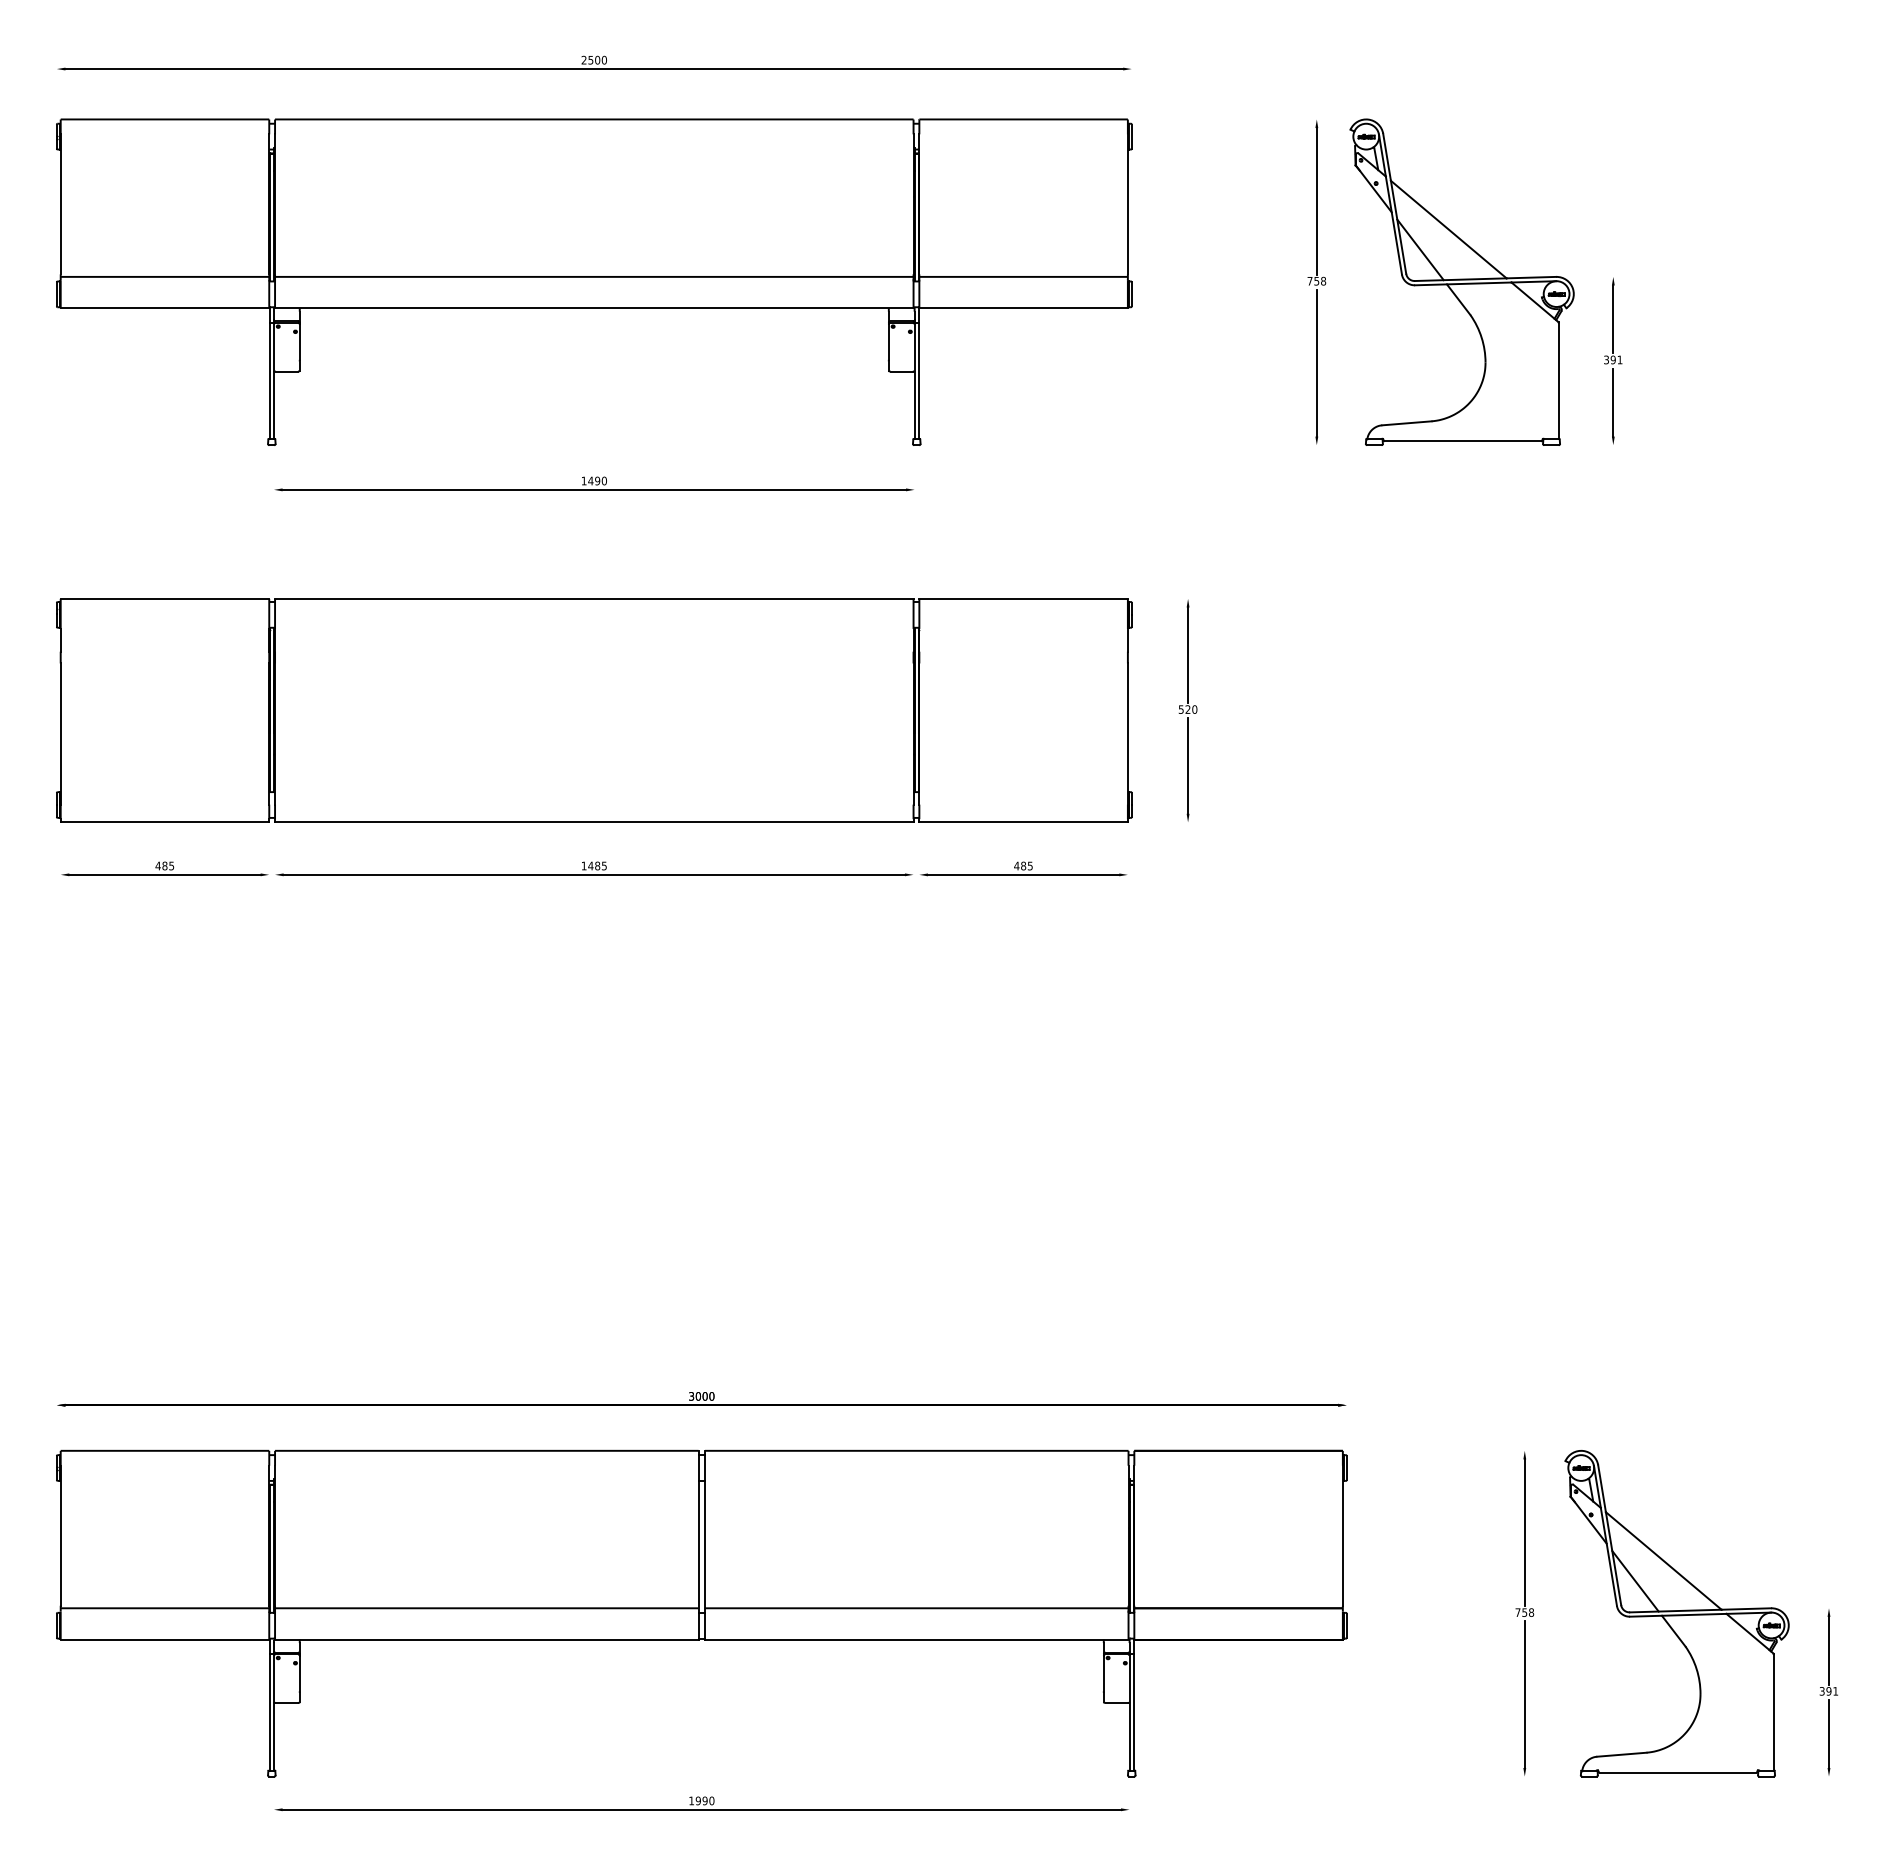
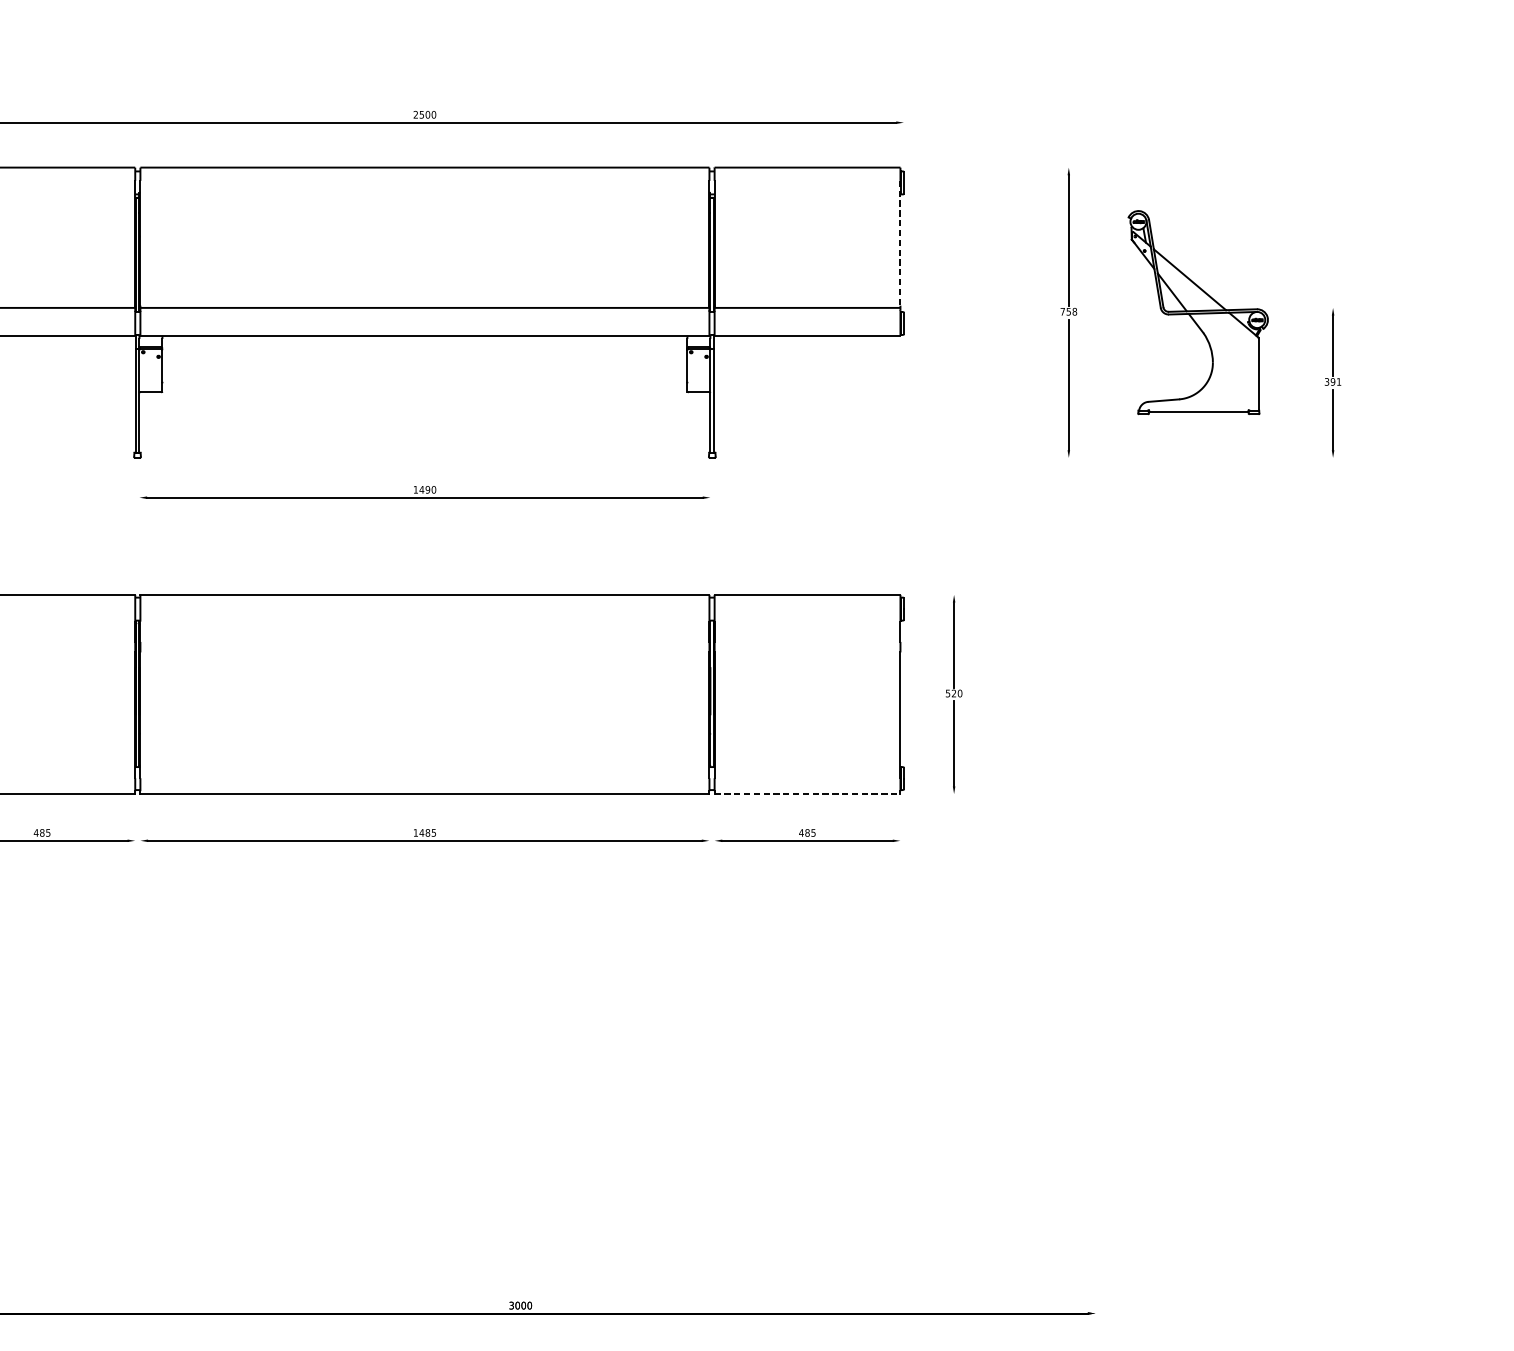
line: (1127, 204) -> (900, 243), solid -> dashed
part: (1461, 281) -> (1197, 312), size x0.7
line: (1024, 822) -> (808, 794), solid -> dashed

